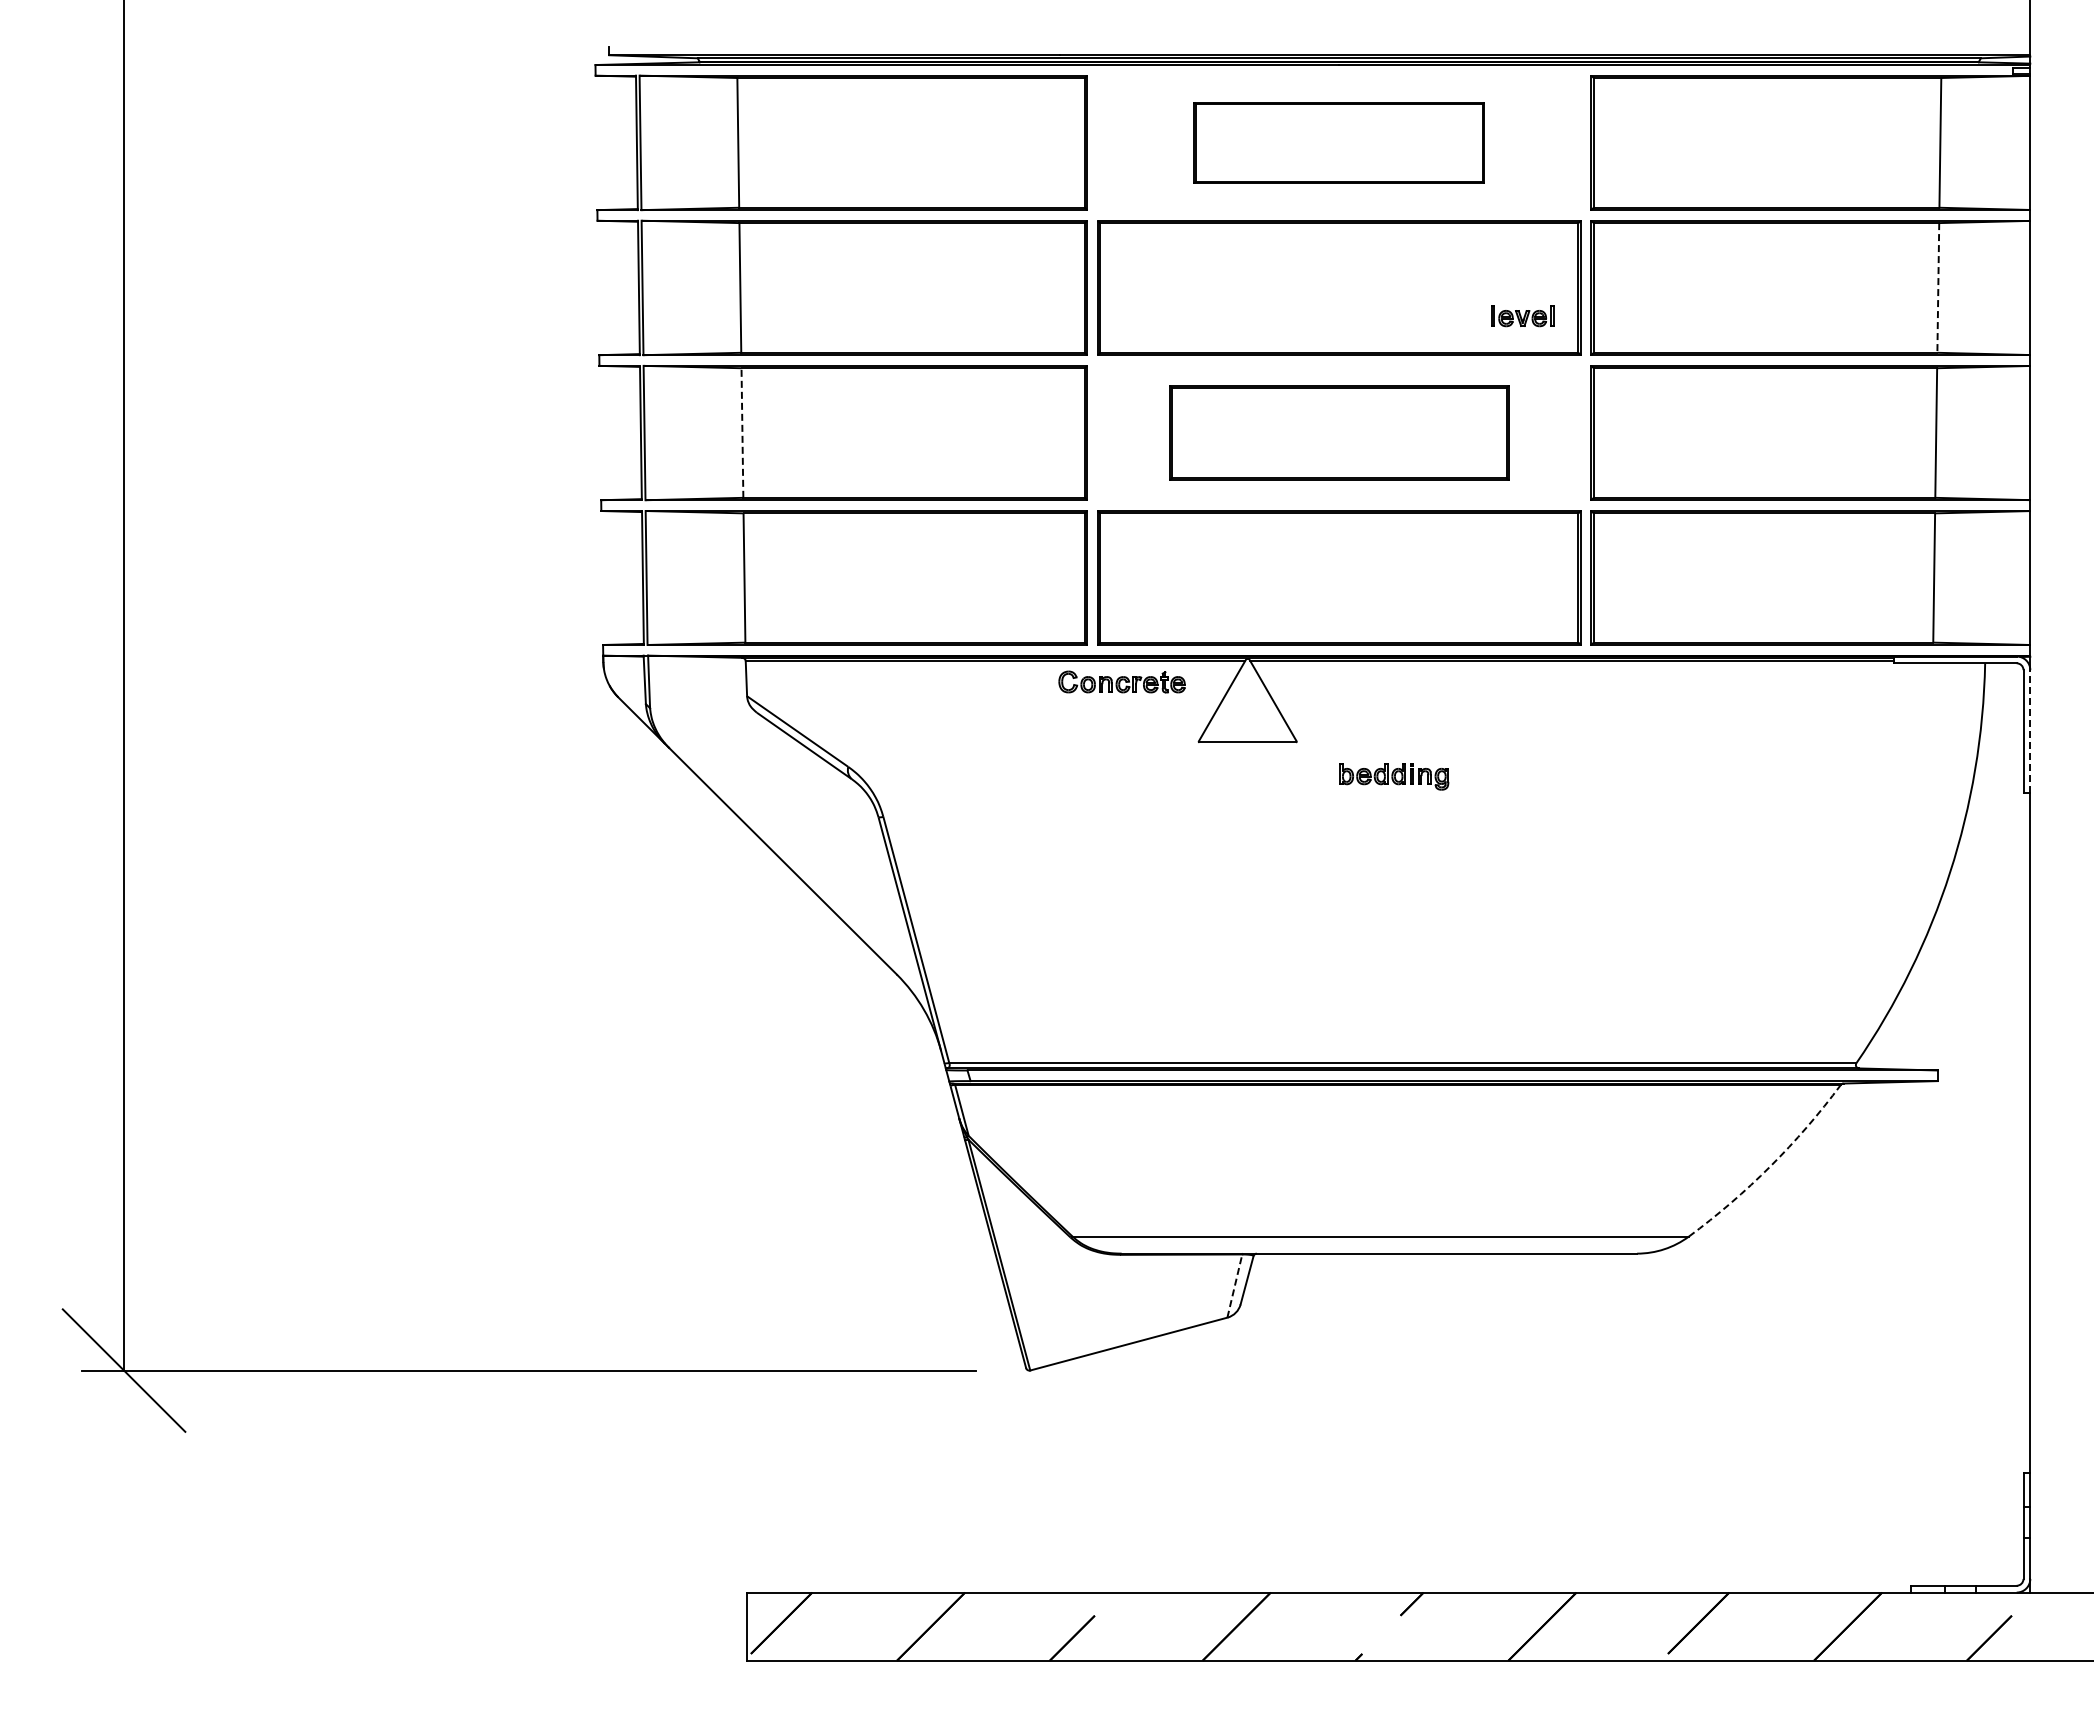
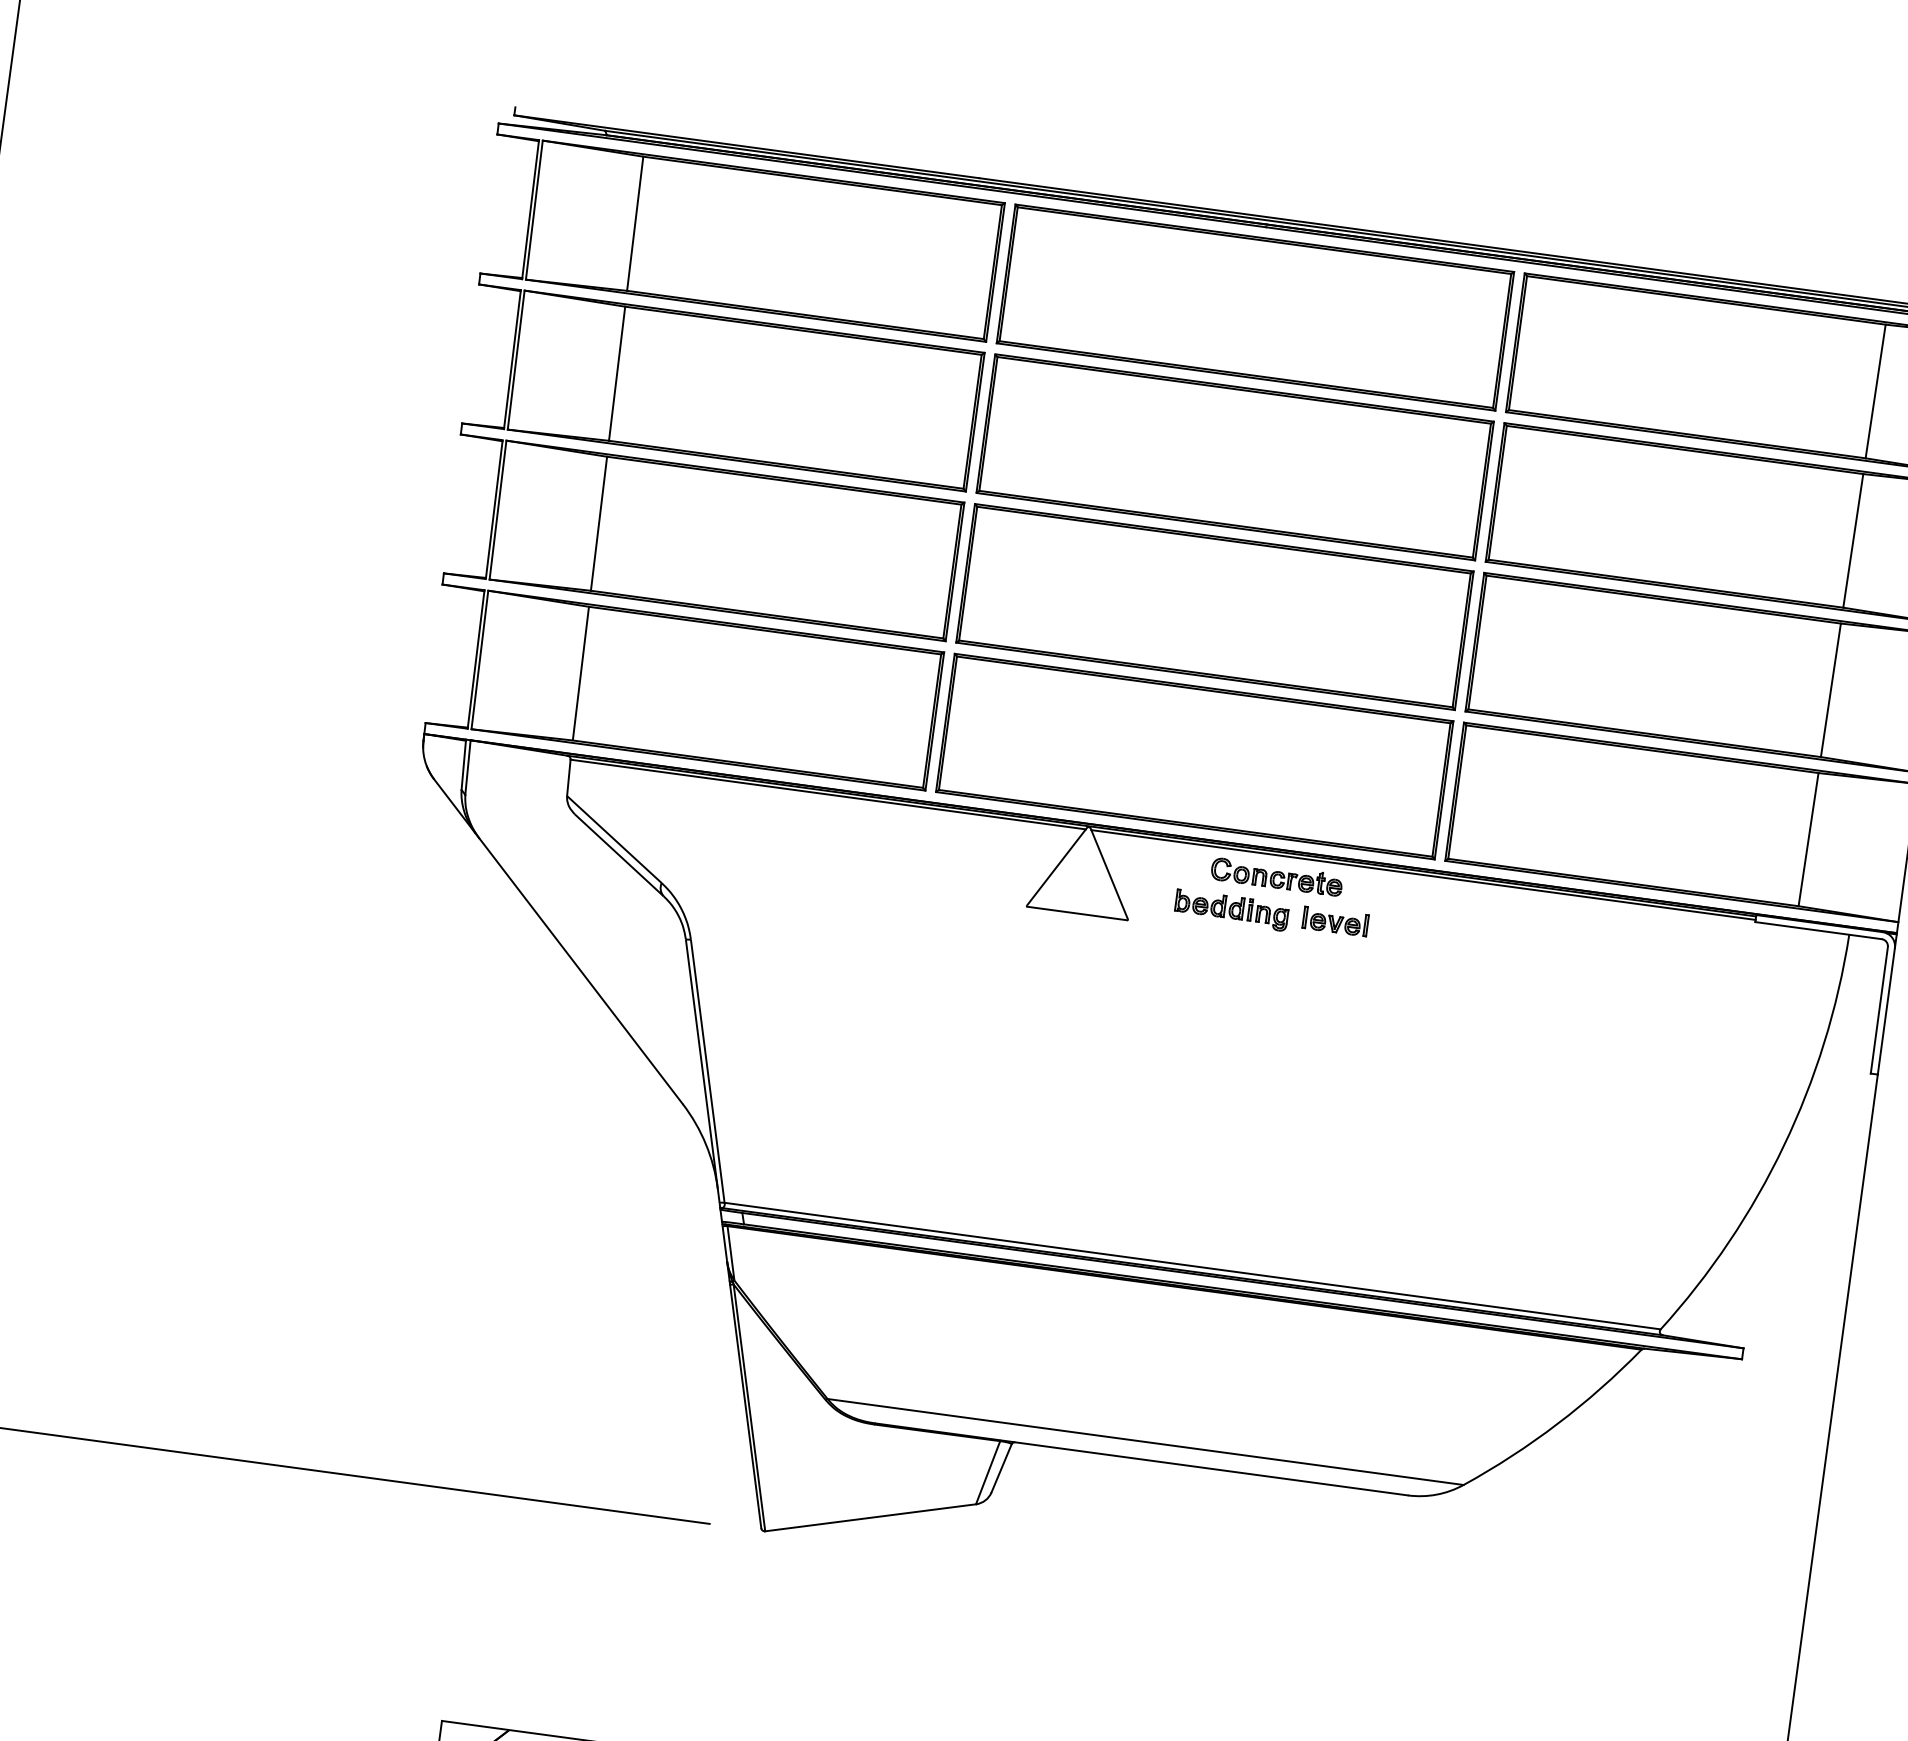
part: (1339, 142) -> (1255, 307), size x1.67
line: (1938, 287) -> (1853, 540), dashed -> solid
part: (1522, 316) -> (1335, 922), moved
part: (1339, 432) -> (1215, 606), size x1.43
line: (742, 433) -> (599, 524), dashed -> solid
part: (1121, 681) -> (1276, 876), moved
line: (2030, 730) -> (1886, 1010), dashed -> solid
part: (1394, 776) -> (1231, 910), moved
arc: (1770, 1166) -> (1557, 1424), dashed -> solid
line: (1234, 1285) -> (987, 1472), dashed -> solid

